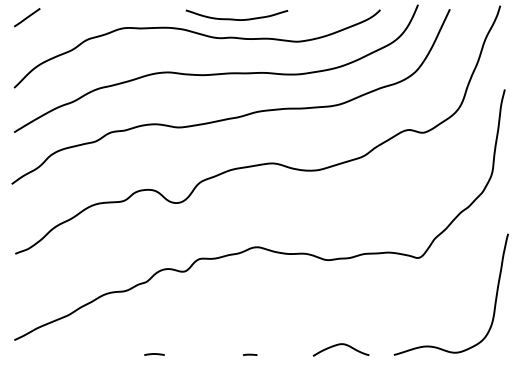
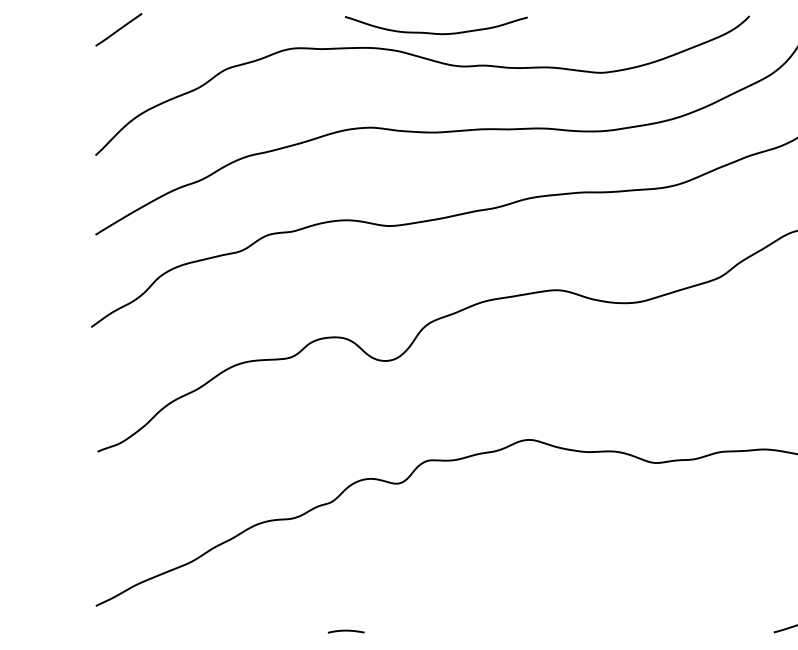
curve: (235, 18) -> (433, 31), moved
curve: (340, 345) -> (678, 615), removed
line: (250, 354) -> (517, 631), removed

